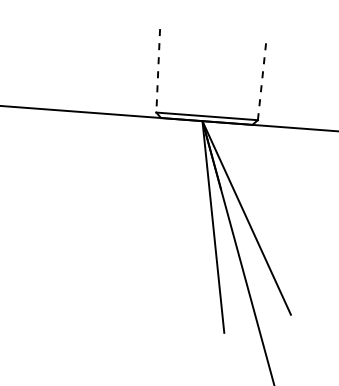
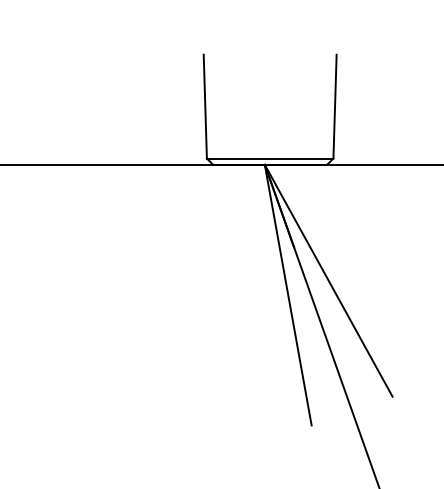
line: (158, 70) -> (205, 106), dashed -> solid
line: (262, 78) -> (335, 106), dashed -> solid

